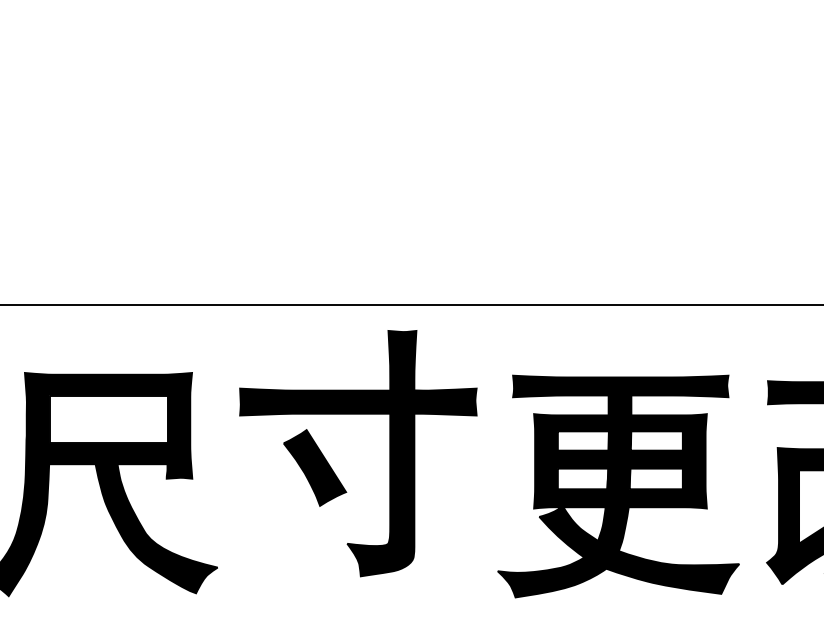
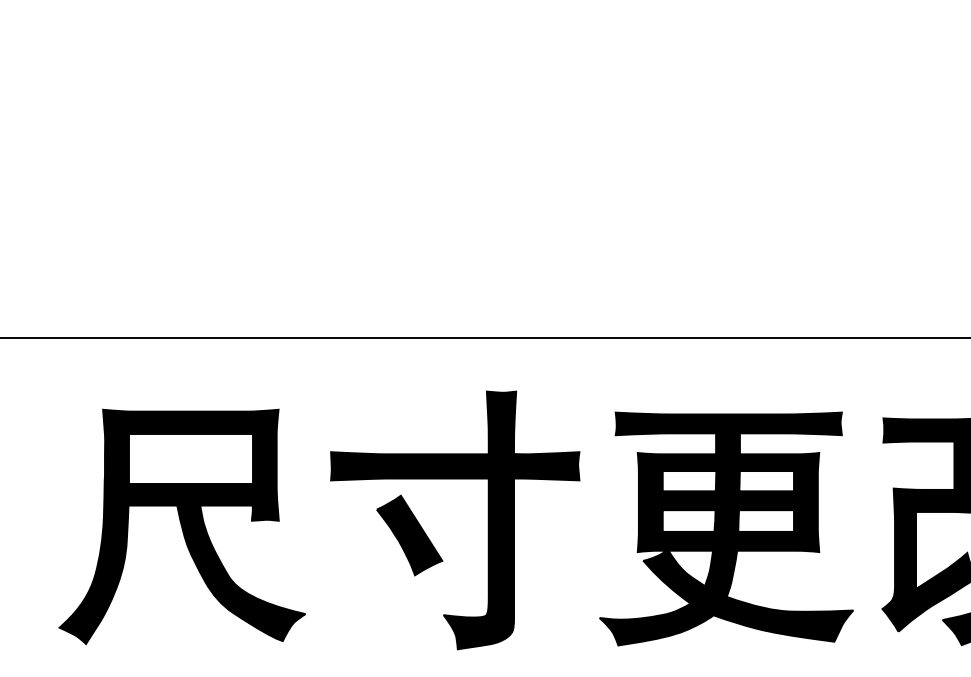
part: (333, 470) -> (429, 538), moved

